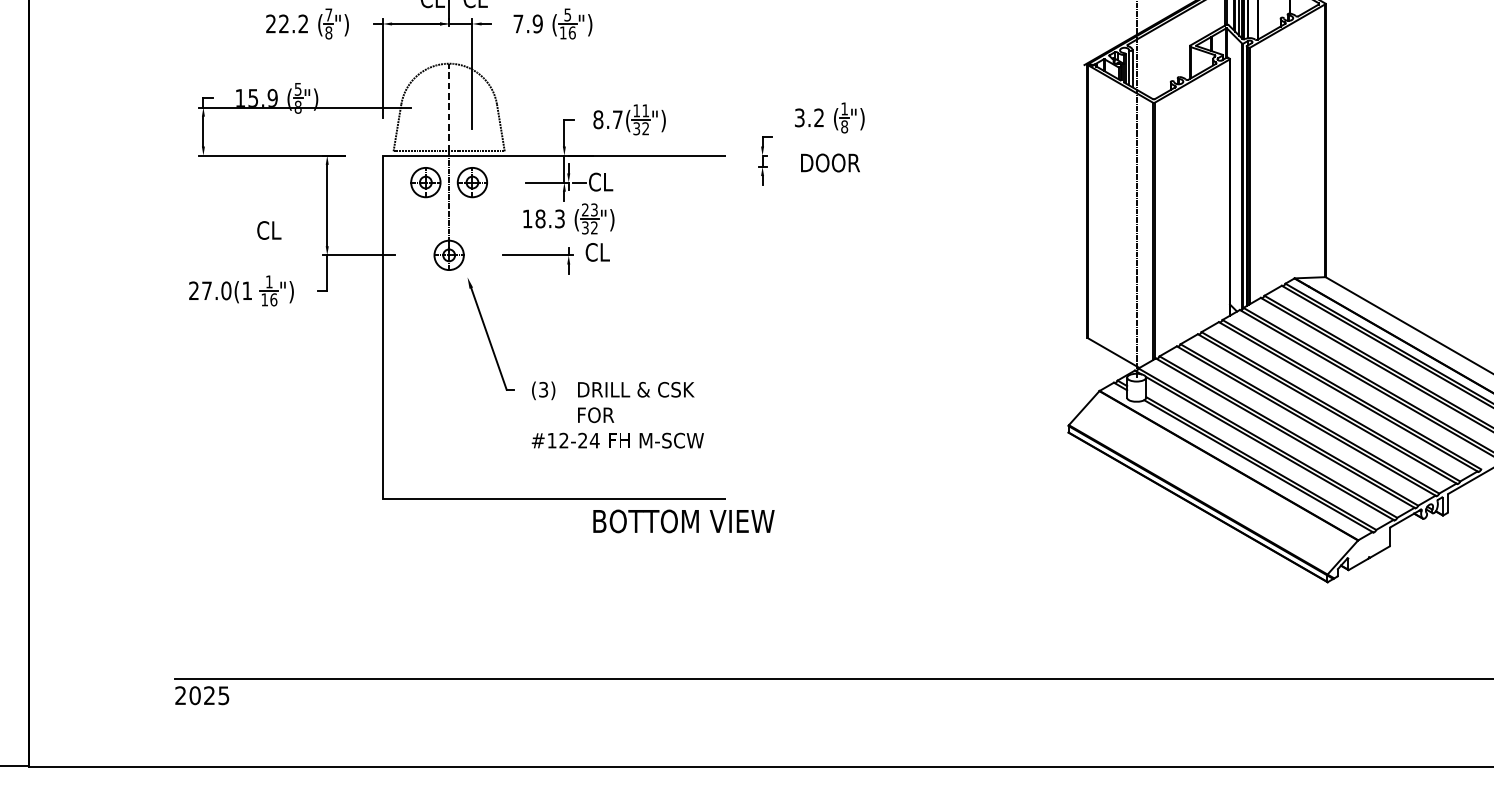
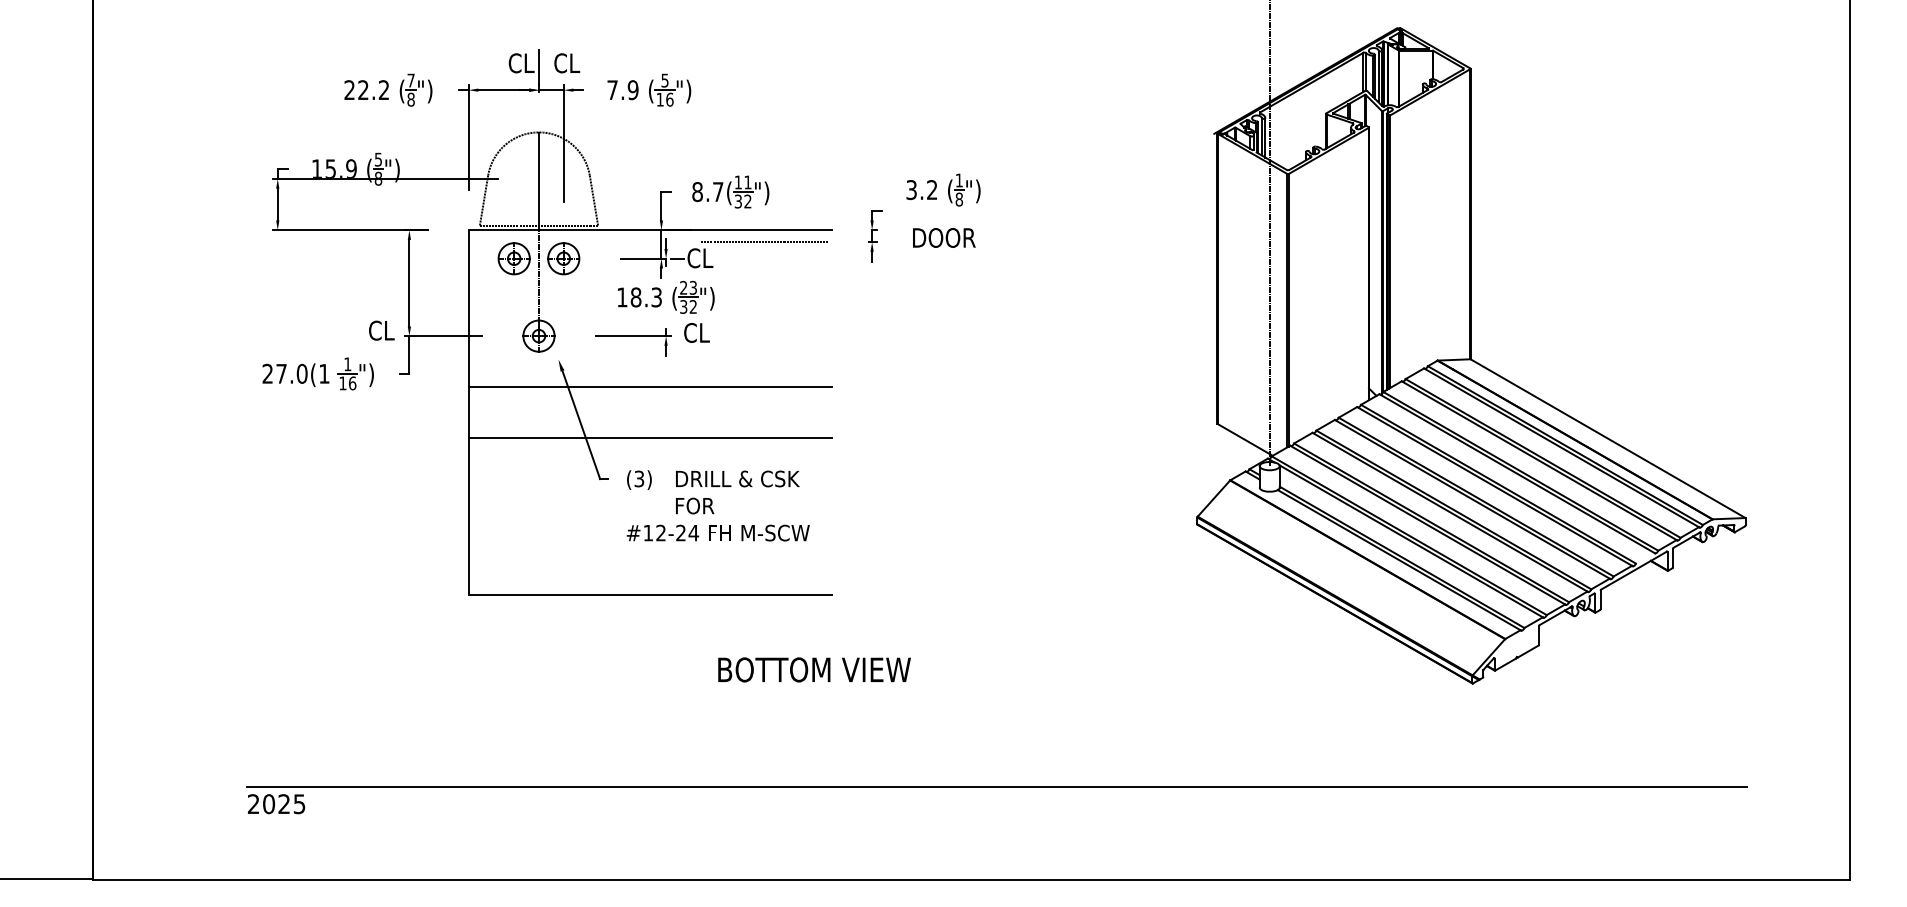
line: (449, 107) -> (539, 178), dashed -> solid
line: (661, 167) -> (764, 242), added
text: (269, 230) -> (381, 330), moved
line: (553, 303) -> (649, 387), added
line: (553, 351) -> (649, 438), added
text: (683, 521) -> (814, 669), moved

